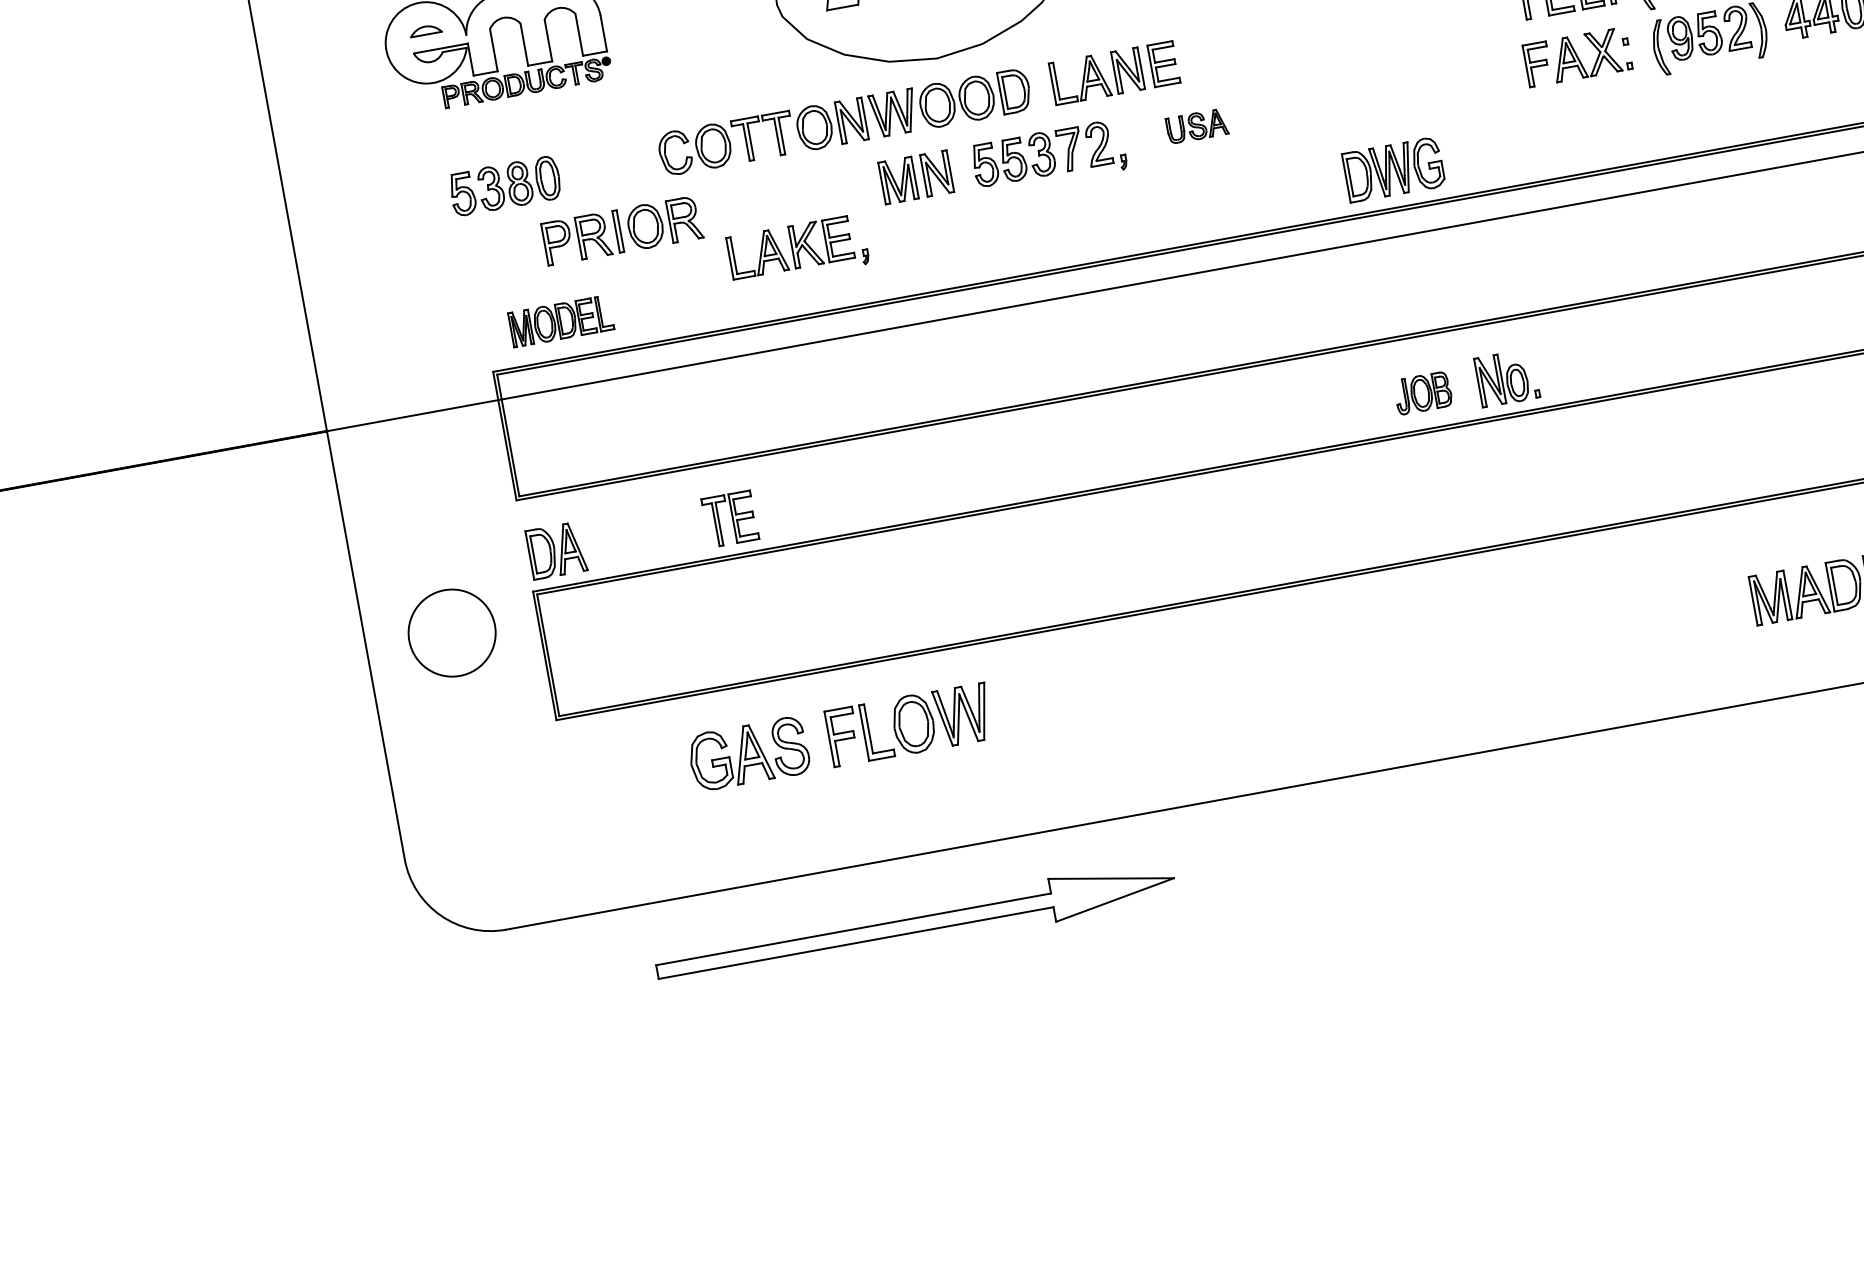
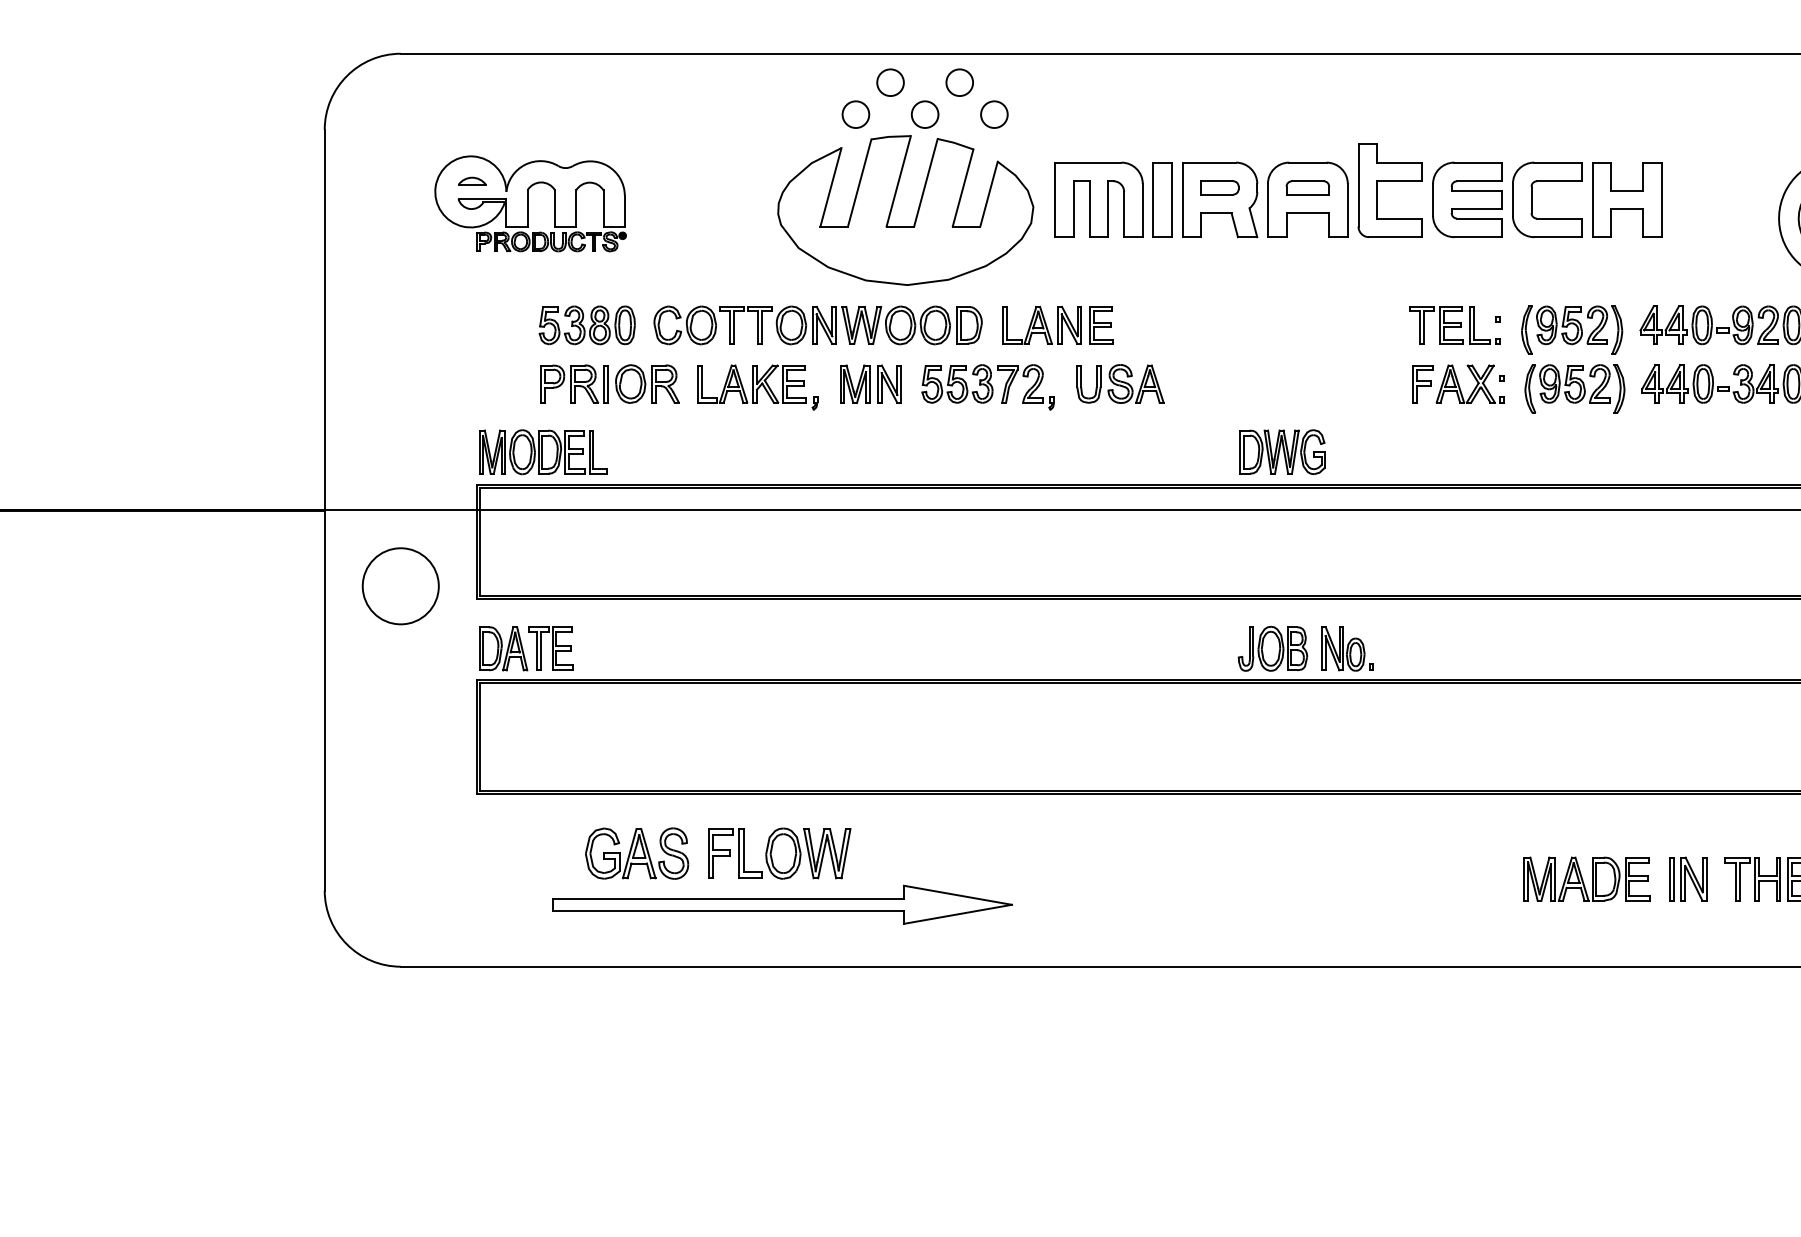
part: (1197, 125) -> (1120, 383), size x1.67
part: (504, 186) -> (586, 325), moved
part: (797, 250) -> (757, 387), moved
part: (561, 321) -> (543, 452), size x1.43
part: (1422, 392) -> (1272, 648), size x1.43
part: (729, 518) -> (550, 648), moved
circle: (451, 633) -> (400, 586), moved
part: (915, 924) -> (782, 904), moved

